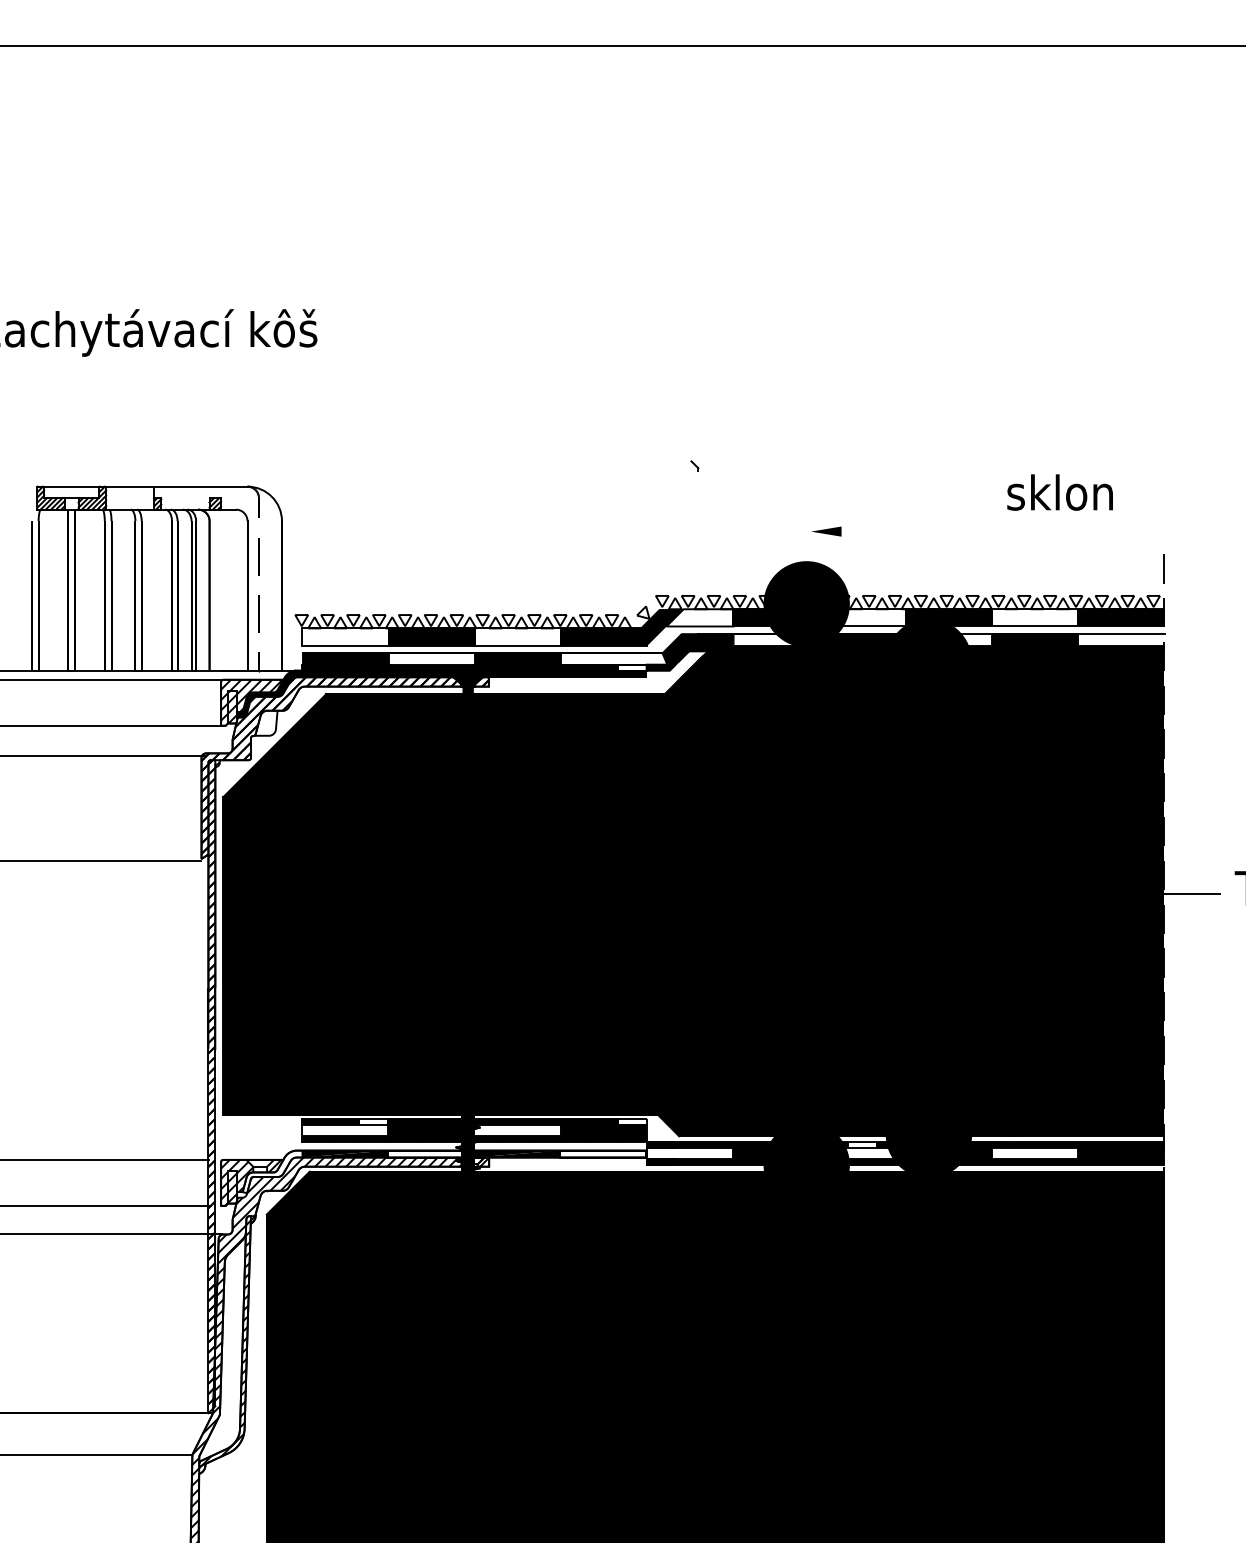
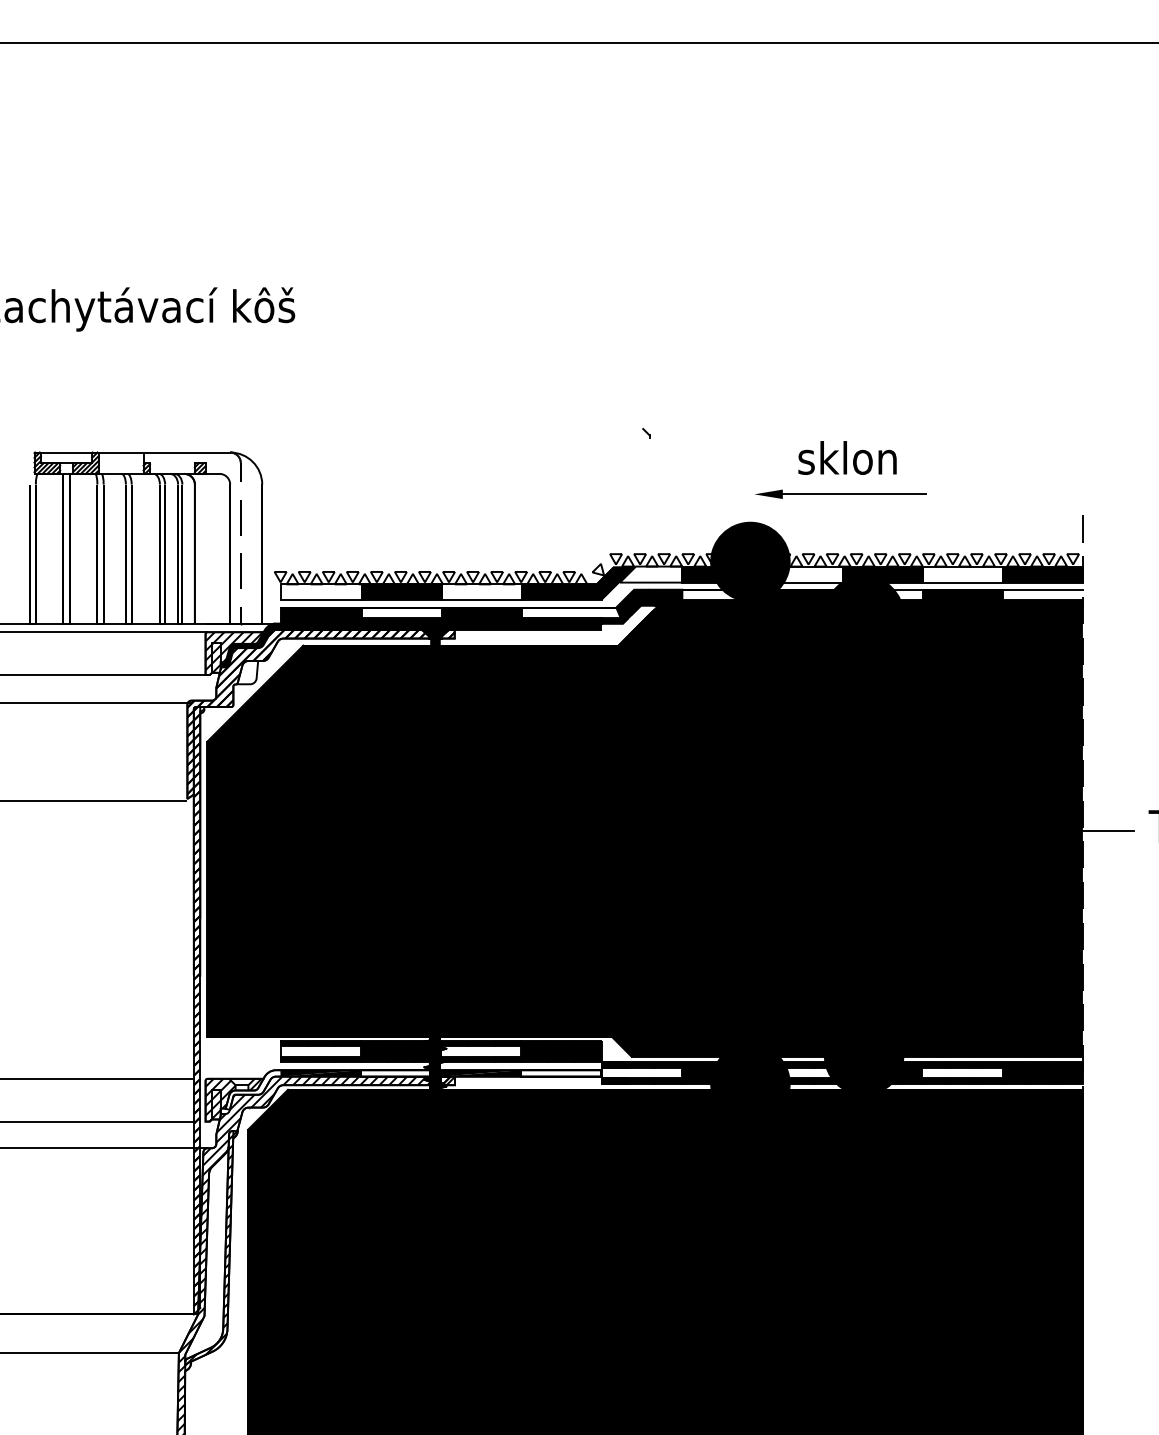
text: (1059, 492) -> (846, 457), moved
line: (918, 531) -> (854, 494), added
fill: (632, 667) -> (588, 620), added
fill: (373, 1121) -> (347, 1043), added
fill: (632, 1121) -> (588, 1043), added
fill: (861, 1144) -> (801, 1064), added

